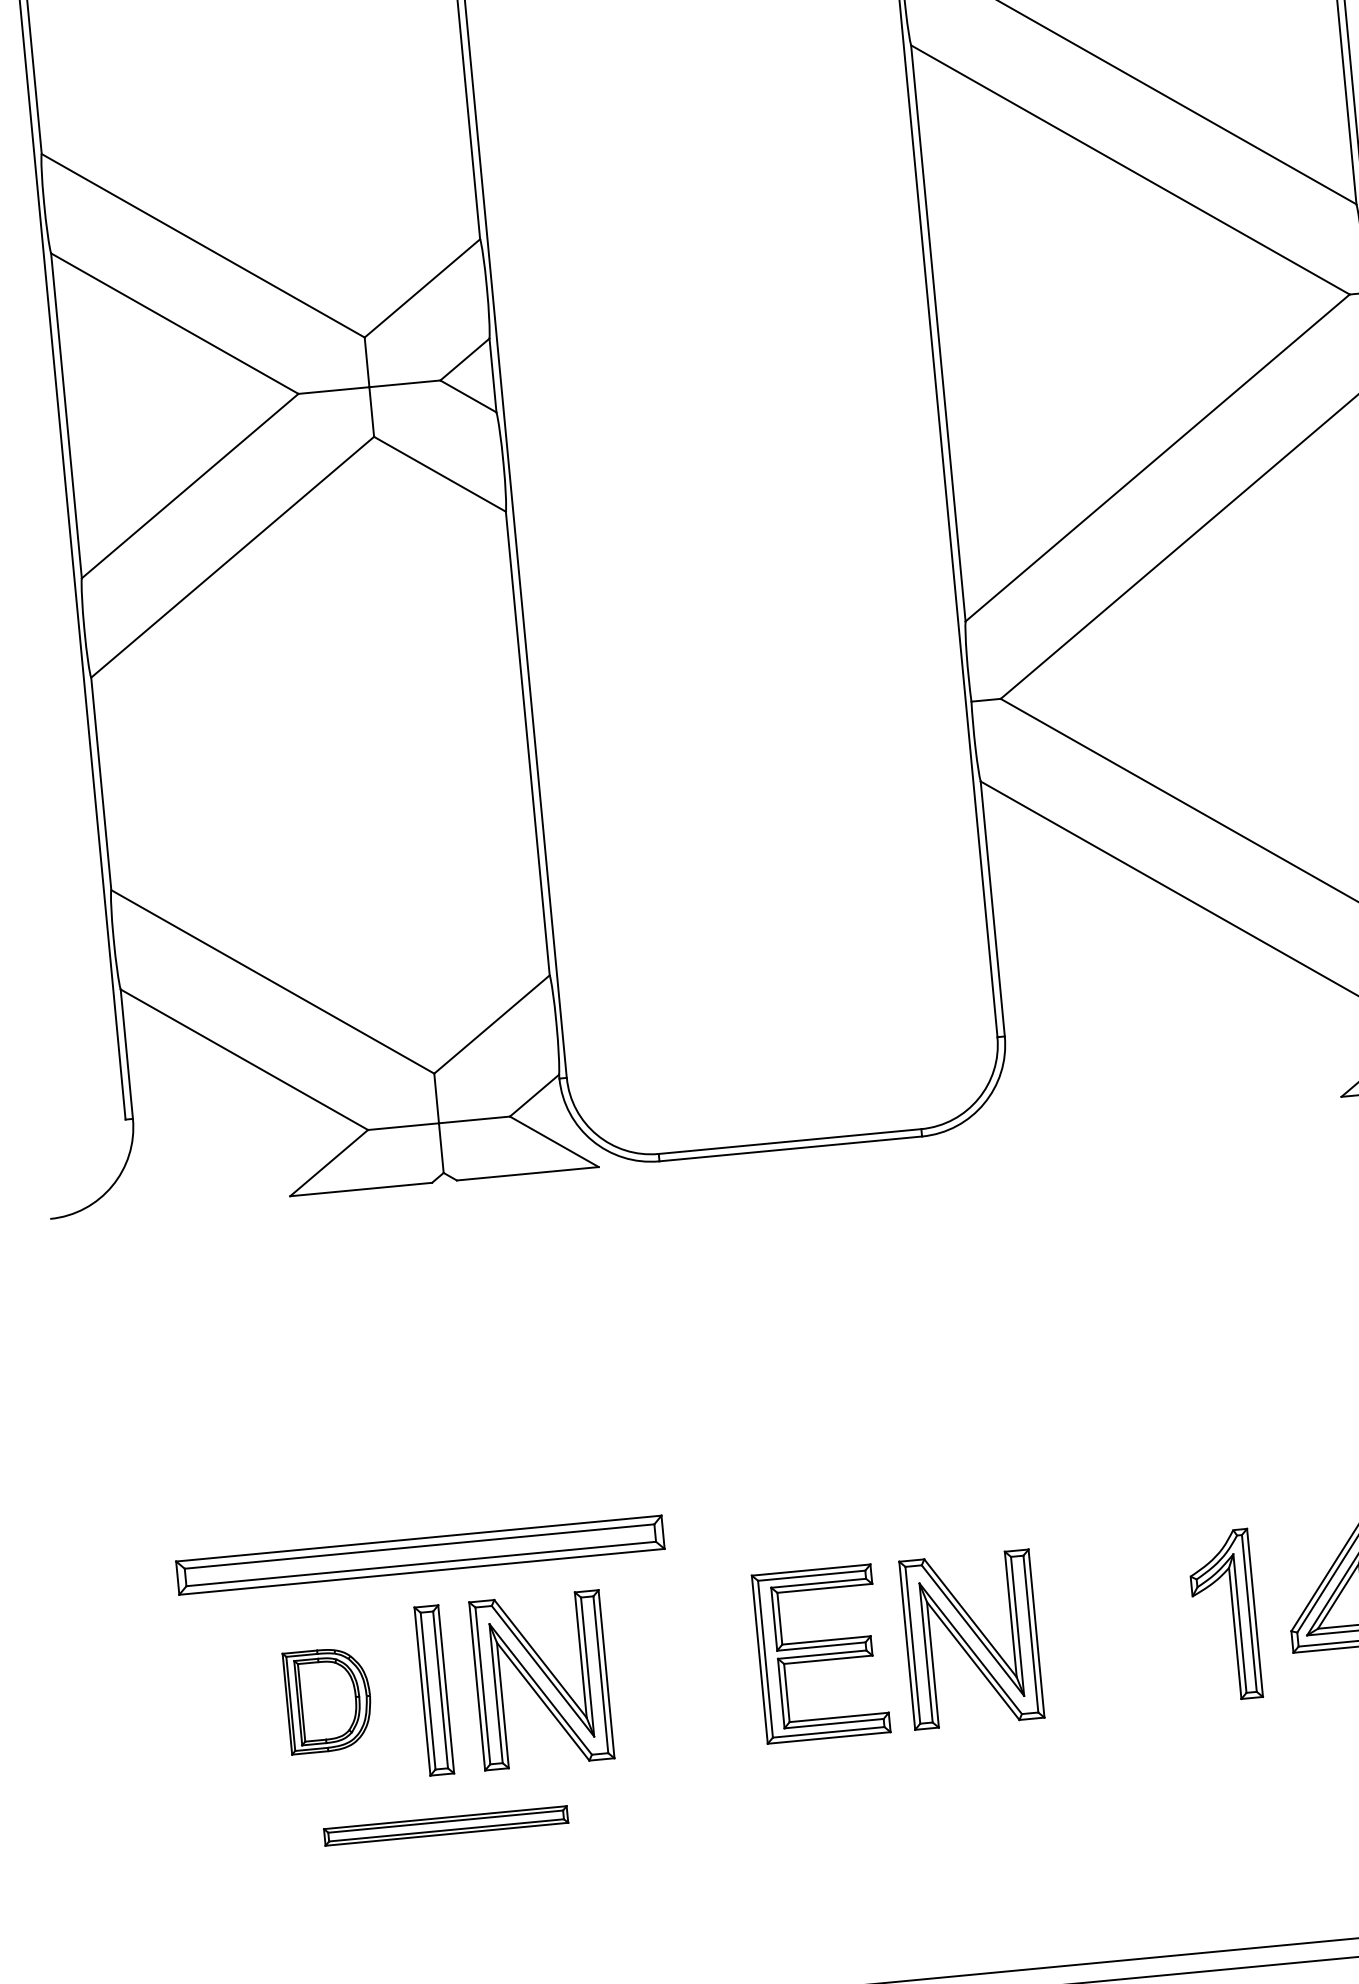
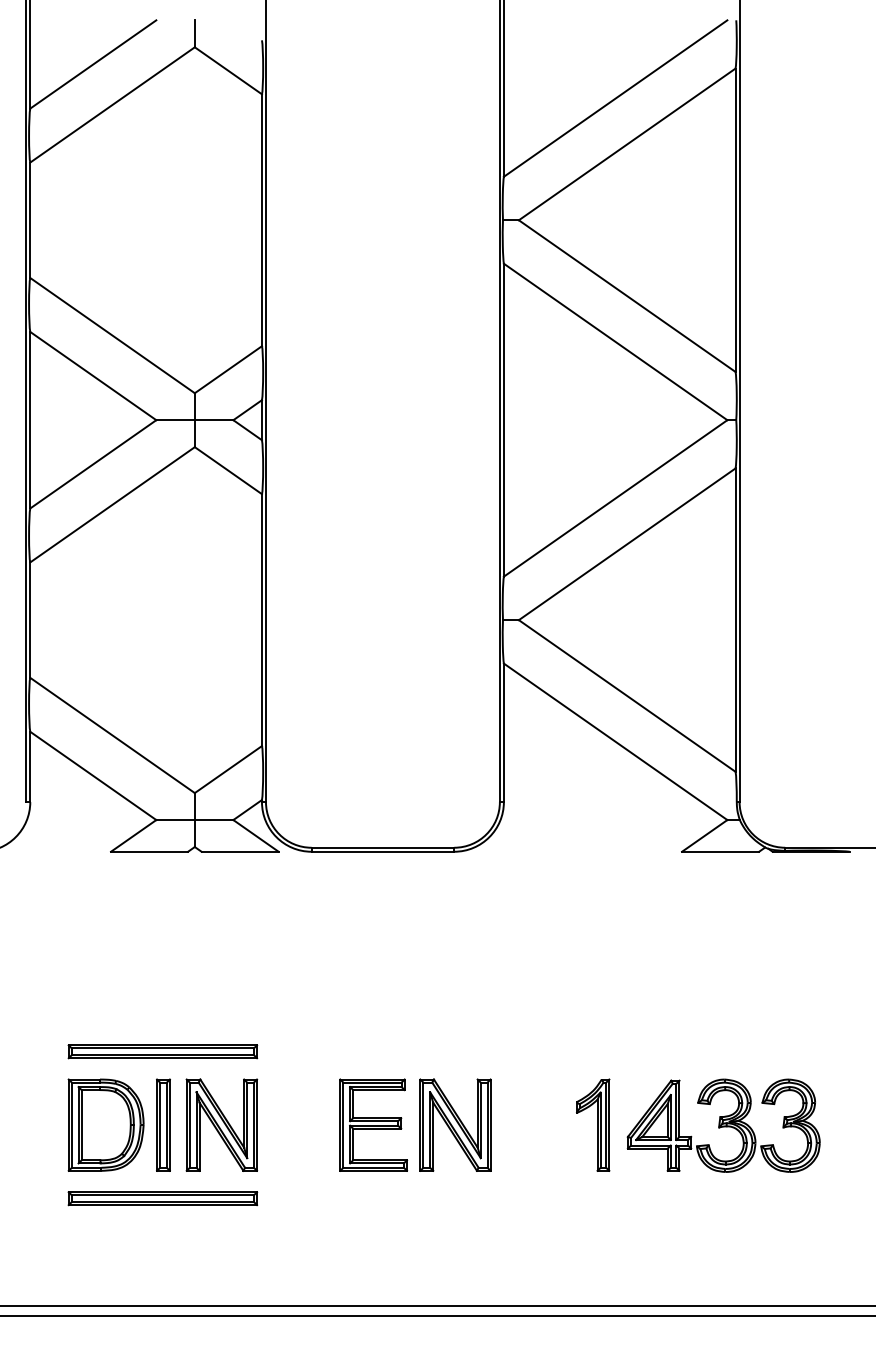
part: (419, 1554) -> (162, 1051), size x0.71
part: (327, 1699) -> (105, 1124), size x1.67
part: (445, 1825) -> (162, 1198), size x1.43

